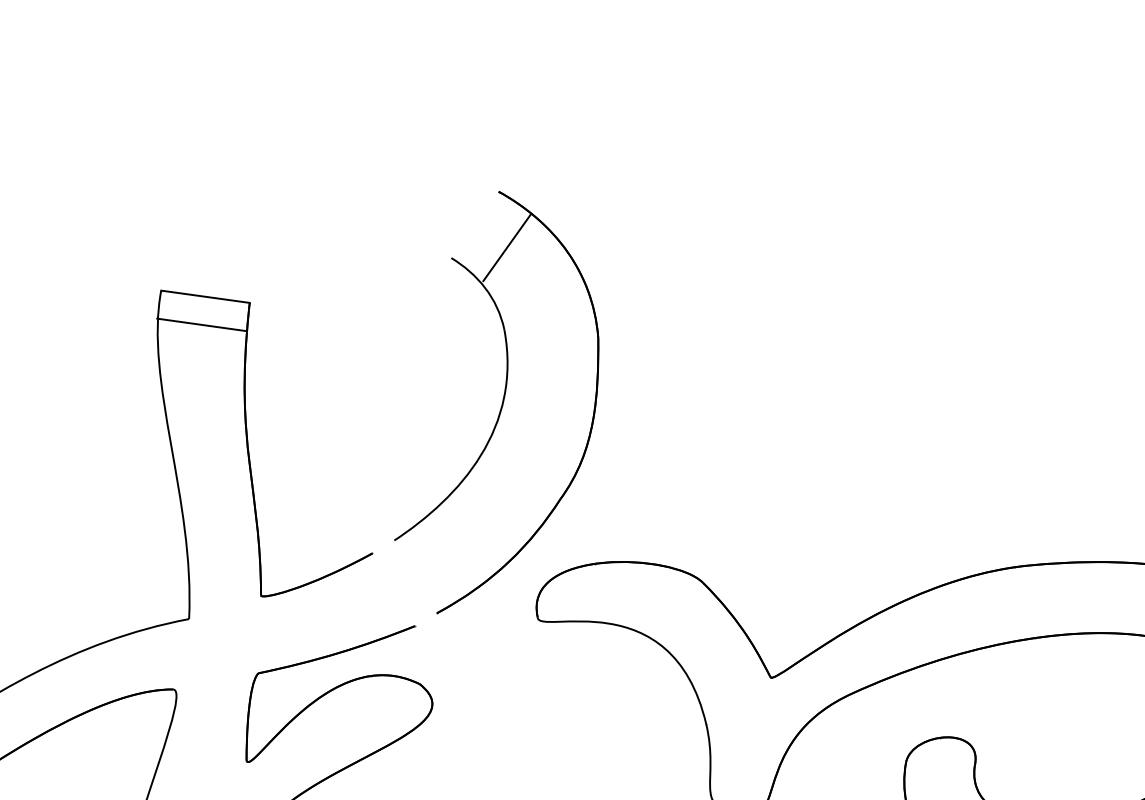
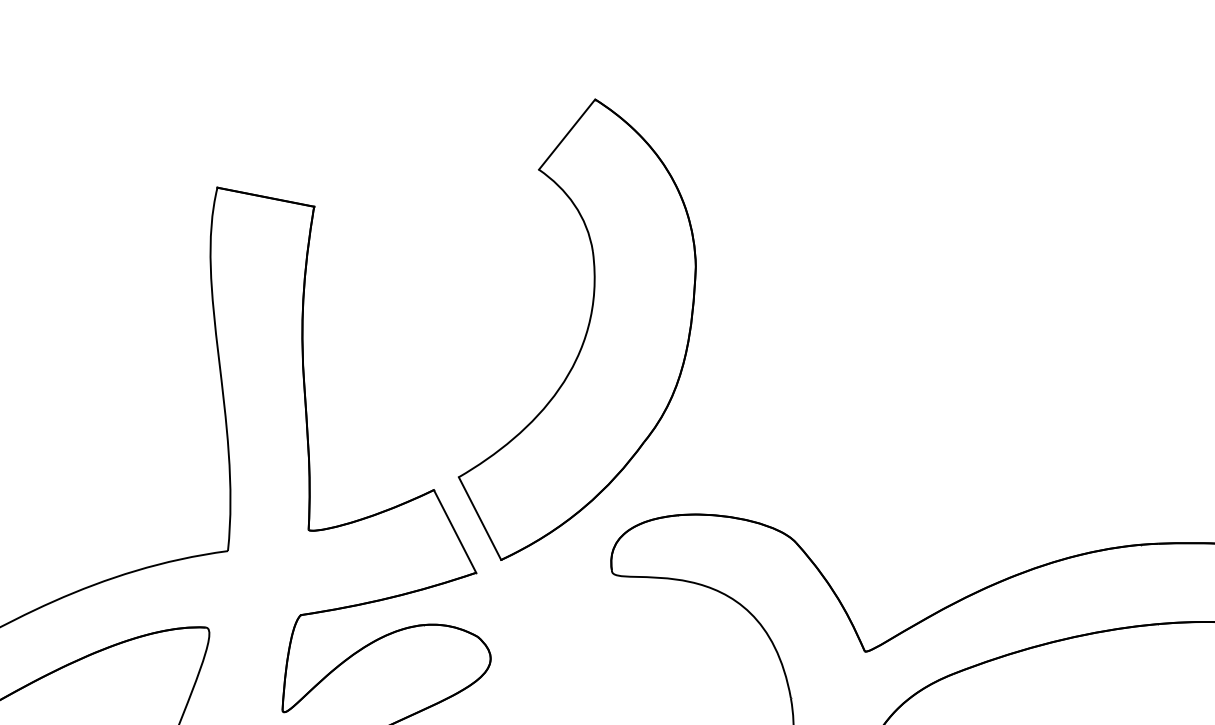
line: (506, 247) -> (566, 134), moved
line: (201, 324) -> (265, 196), moved
line: (415, 576) -> (479, 518), added
line: (393, 589) -> (454, 531), added

